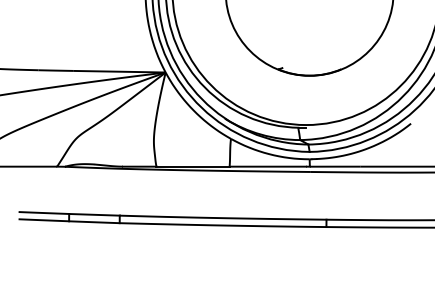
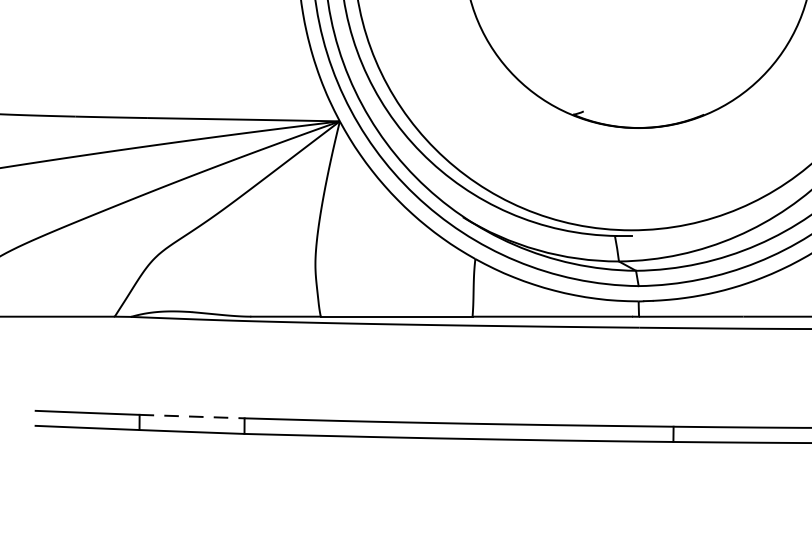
line: (94, 214) -> (192, 415), solid -> dashed

